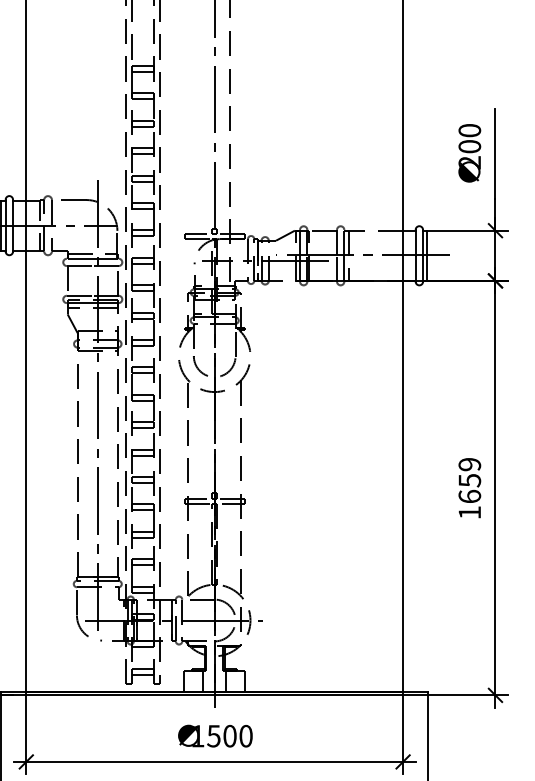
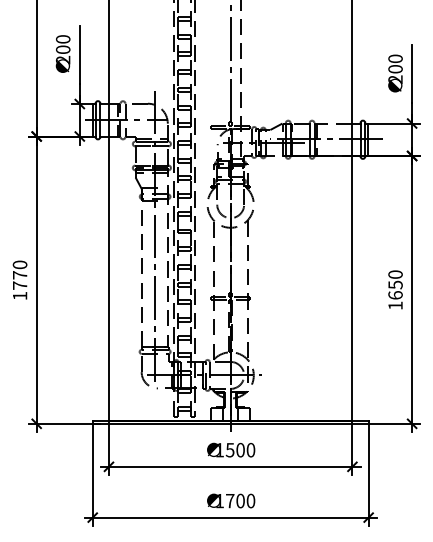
text: (469, 464) -> (395, 274), 1659 -> 1650

